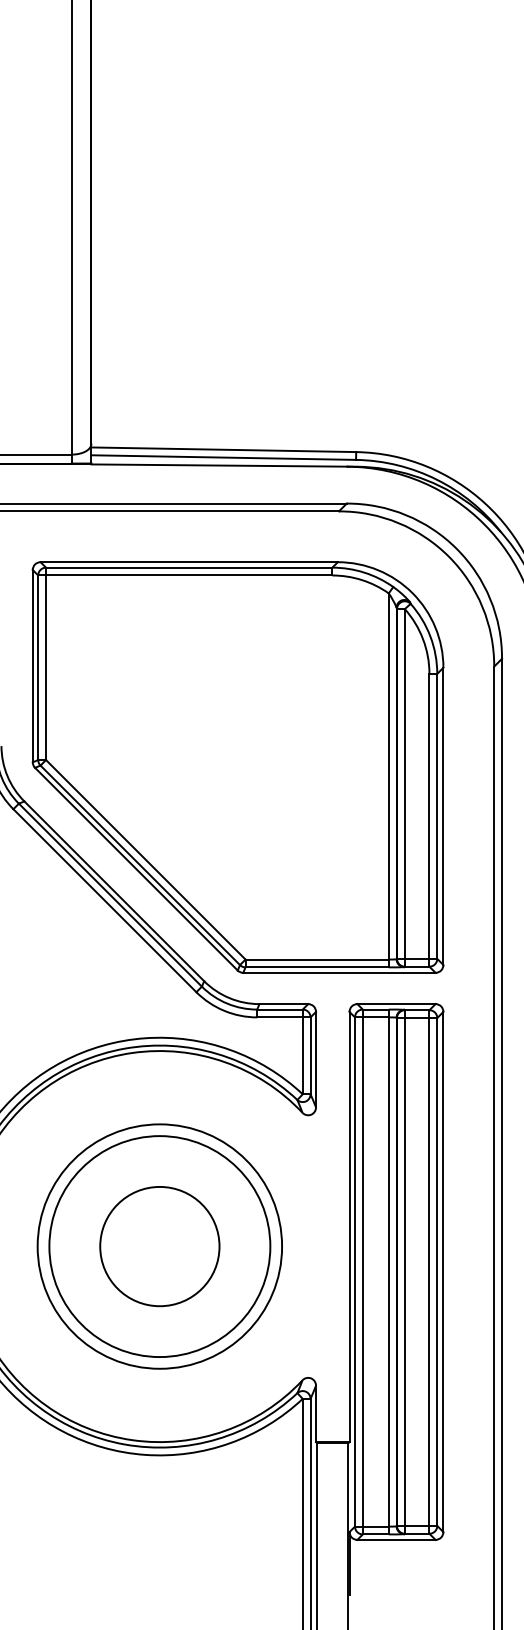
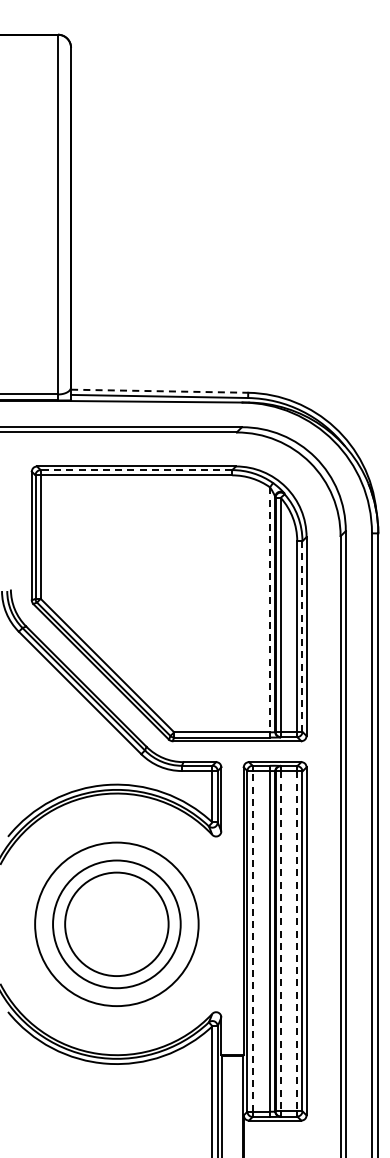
line: (223, 450) -> (159, 391), solid -> dashed
line: (189, 568) -> (136, 470), solid -> dashed
line: (389, 777) -> (270, 610), solid -> dashed
line: (437, 817) -> (302, 637), solid -> dashed
circle: (159, 1246) -> (116, 924), size x0.7
circle: (159, 1246) -> (116, 924), size x1.6
line: (362, 1270) -> (252, 940), solid -> dashed
line: (404, 1272) -> (280, 941), solid -> dashed
line: (429, 1272) -> (297, 941), solid -> dashed

